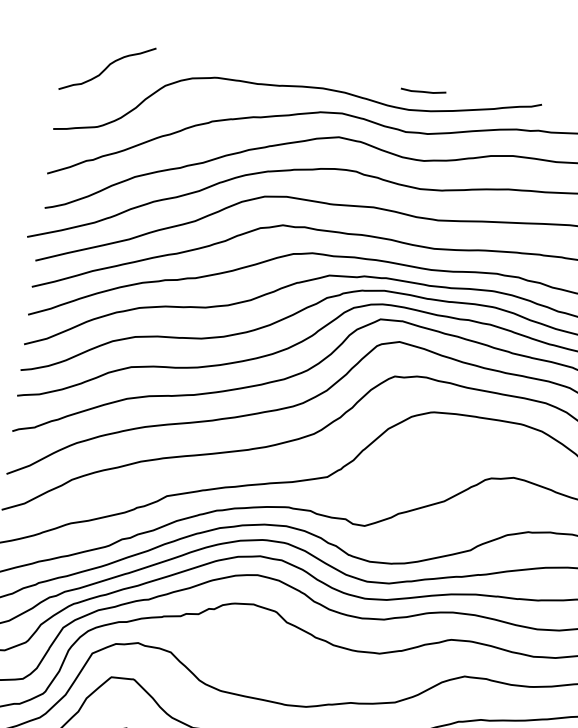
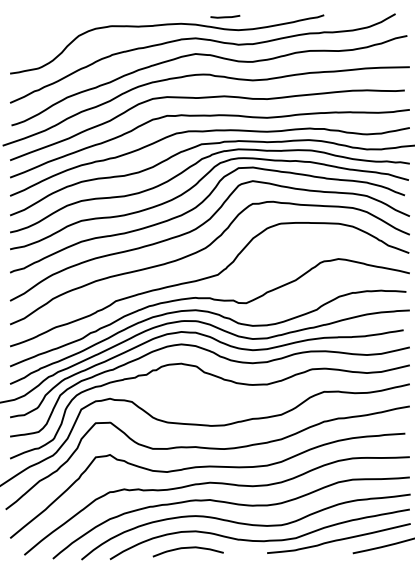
curve: (106, 68) -> (39, 29), removed
line: (423, 90) -> (225, 16), moved

